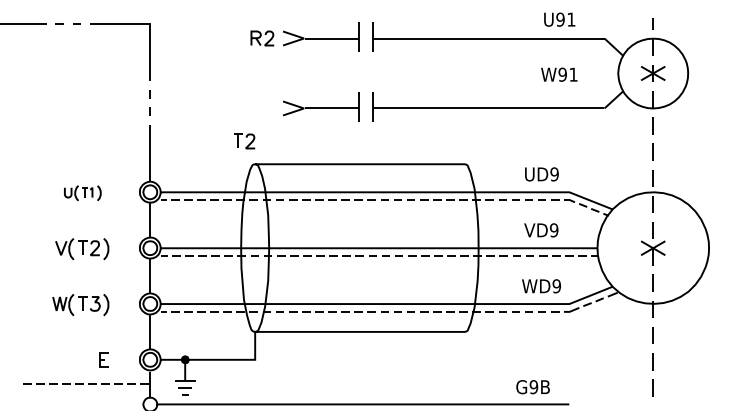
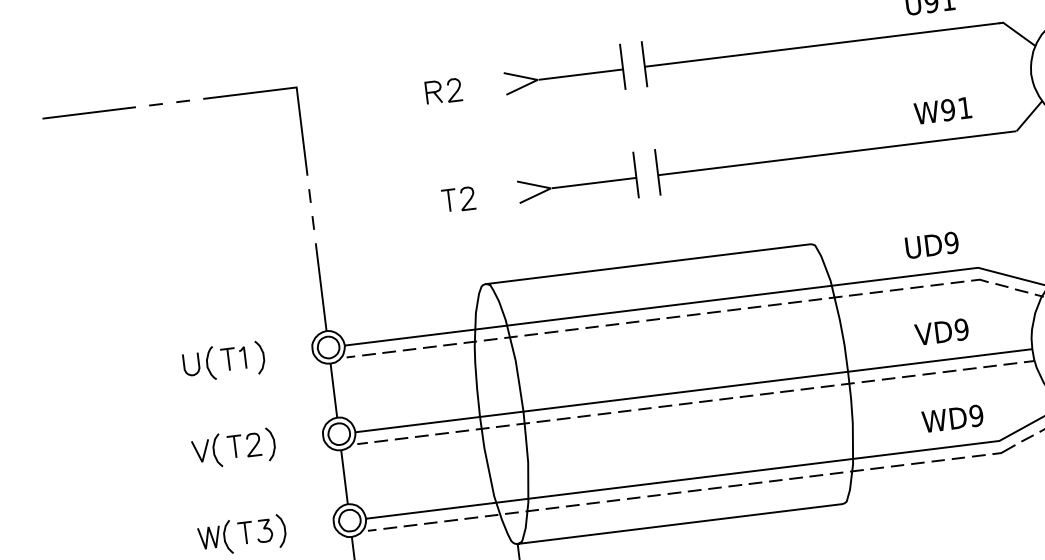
part: (262, 38) -> (443, 91), moved
text: (559, 74) -> (943, 110), moved
part: (244, 141) -> (458, 199), moved
part: (82, 193) -> (223, 362), size x1.43

